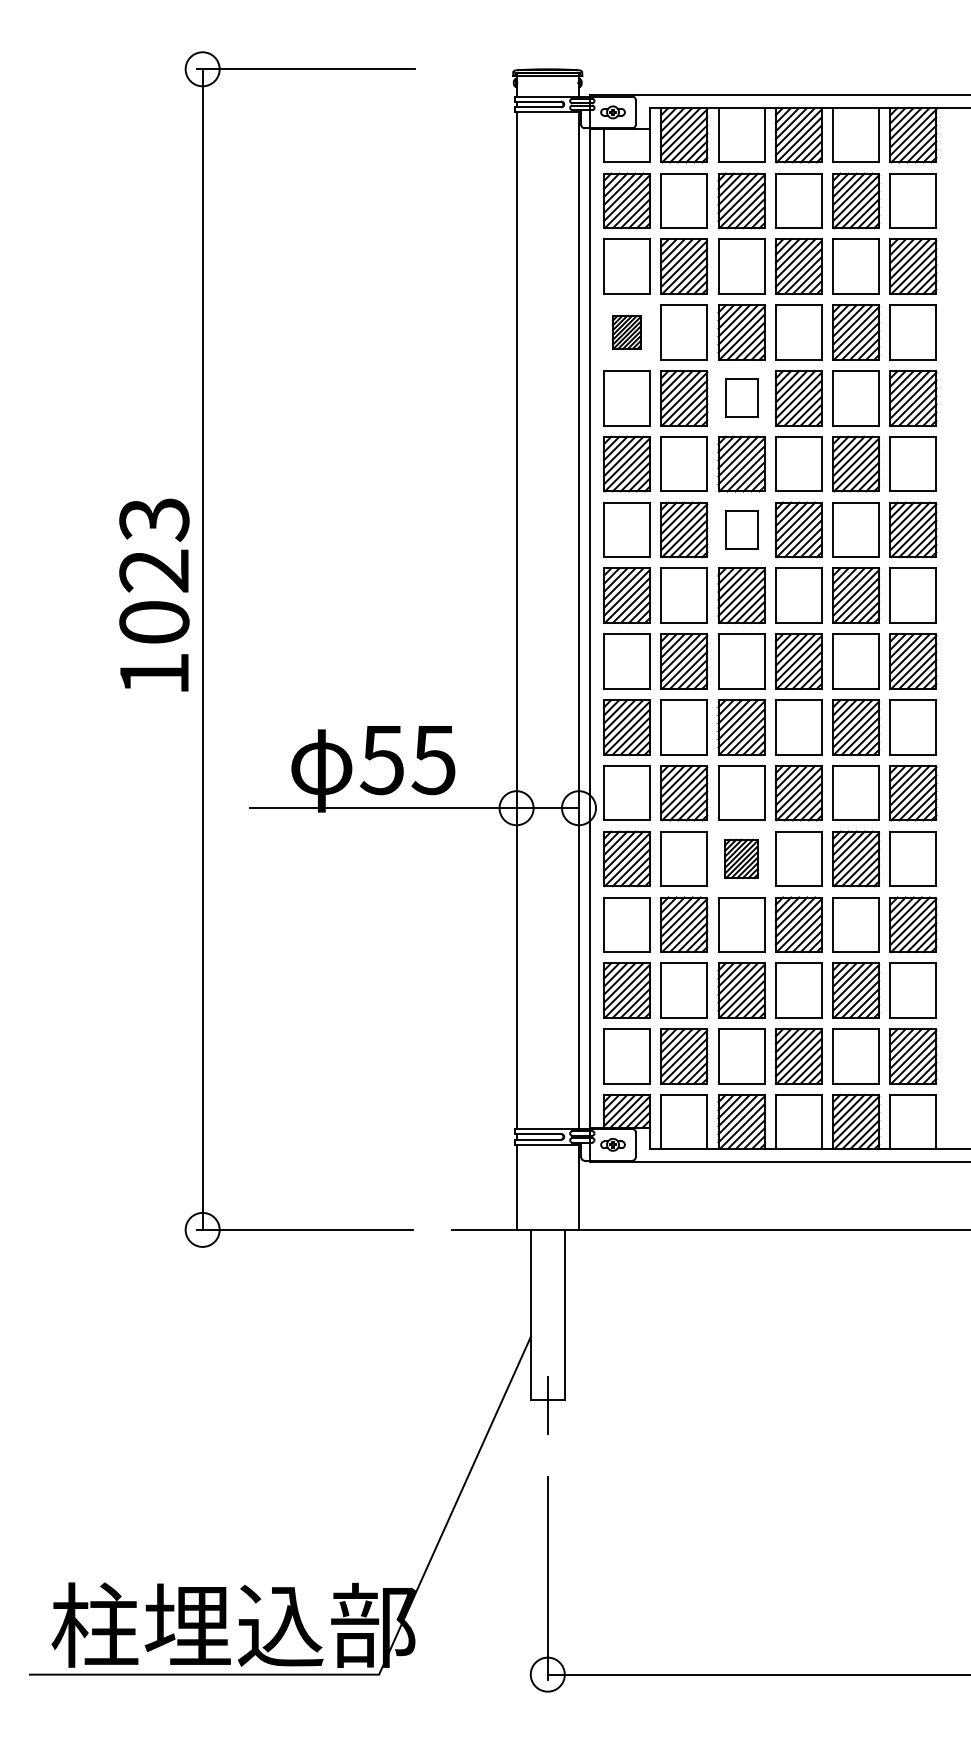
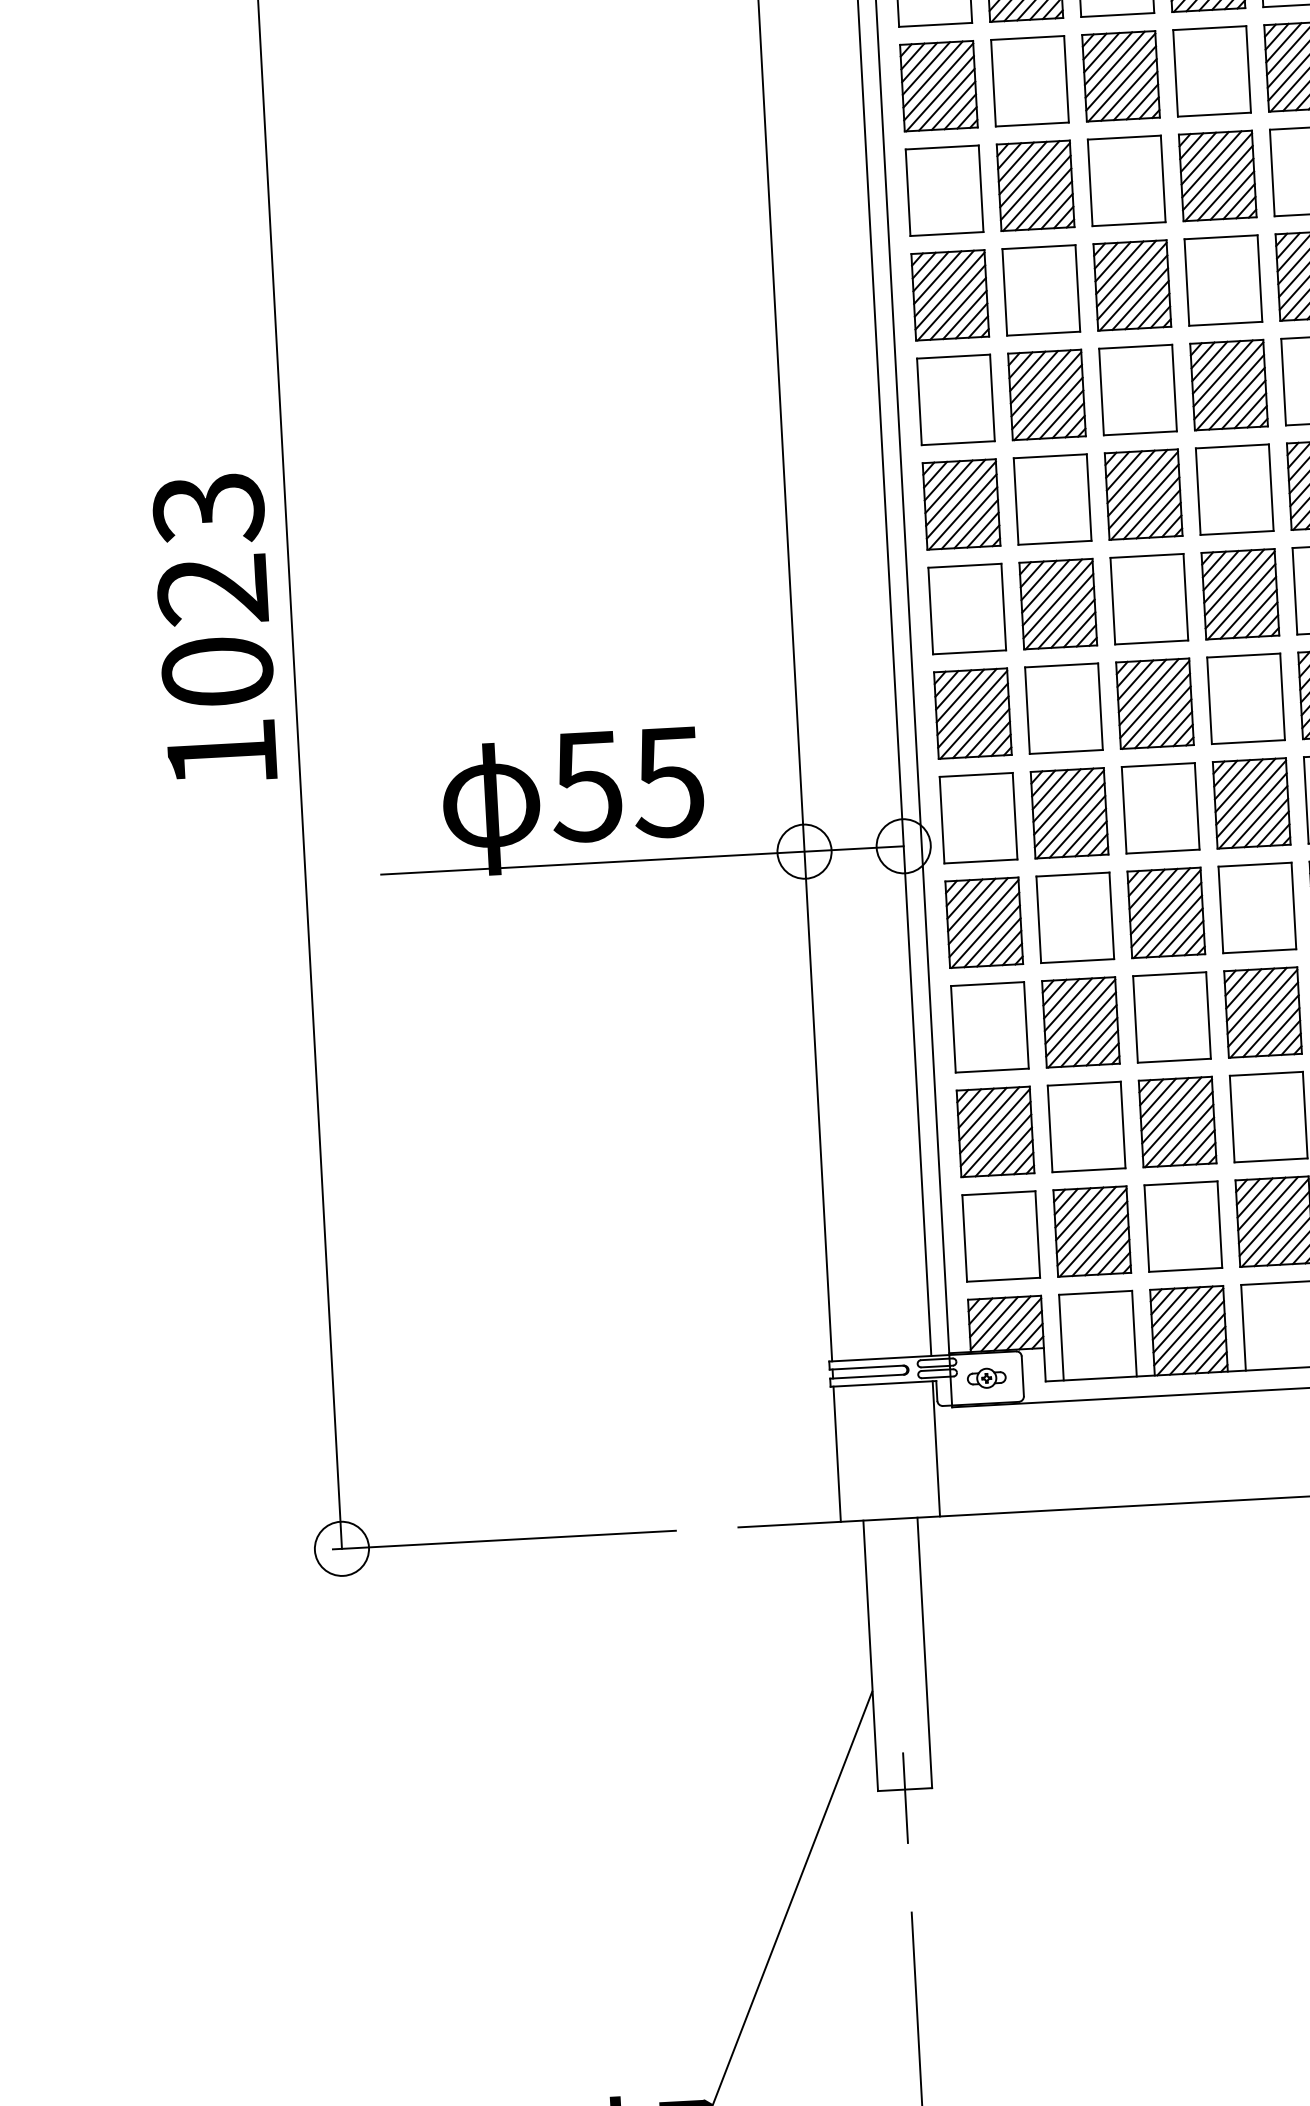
part: (626, 332) -> (938, 86), size x1.67
part: (741, 398) -> (1126, 181), size x1.43
part: (741, 529) -> (1137, 389), size x1.43
text: (154, 594) -> (215, 627), moved
part: (741, 858) -> (1166, 912), size x1.43

